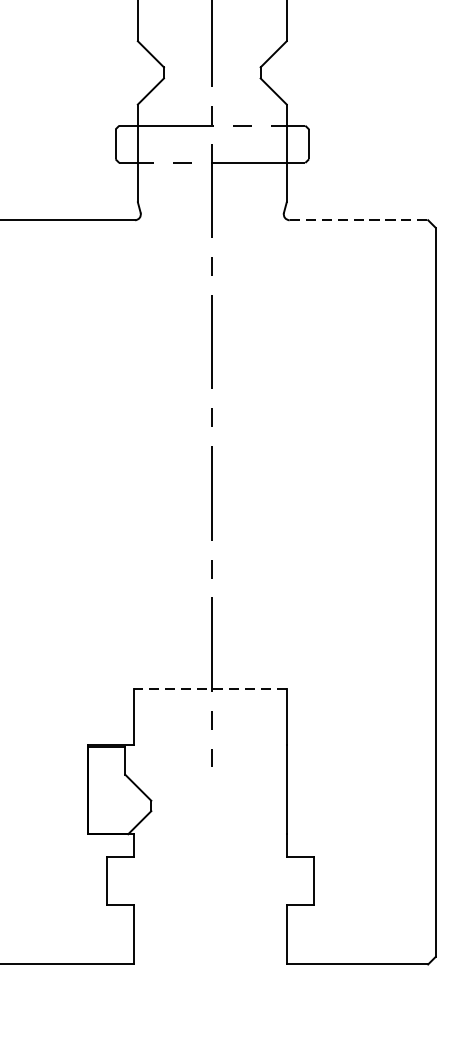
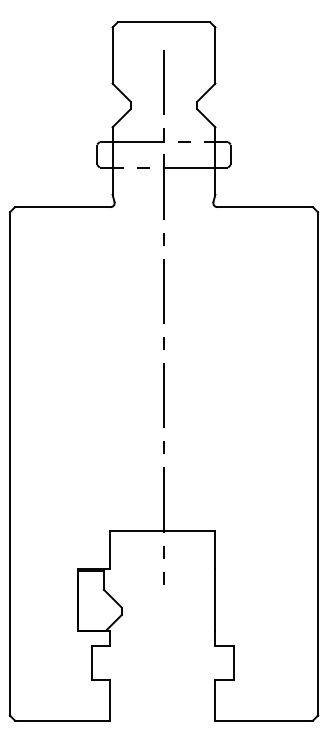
line: (359, 220) -> (265, 207), dashed -> solid
line: (210, 688) -> (162, 530), dashed -> solid

